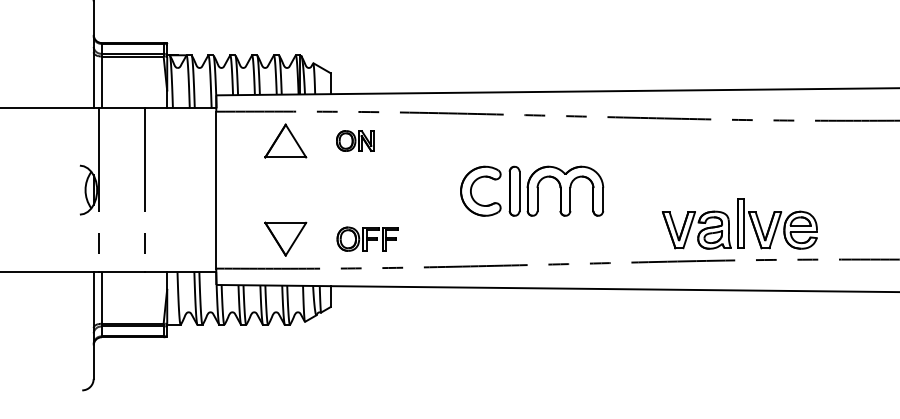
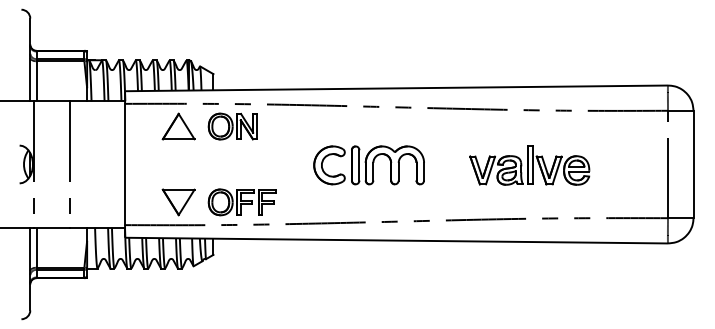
part: (355, 140) -> (232, 126), size x1.67
part: (739, 223) -> (529, 165), moved
part: (366, 239) -> (241, 202), size x1.43

